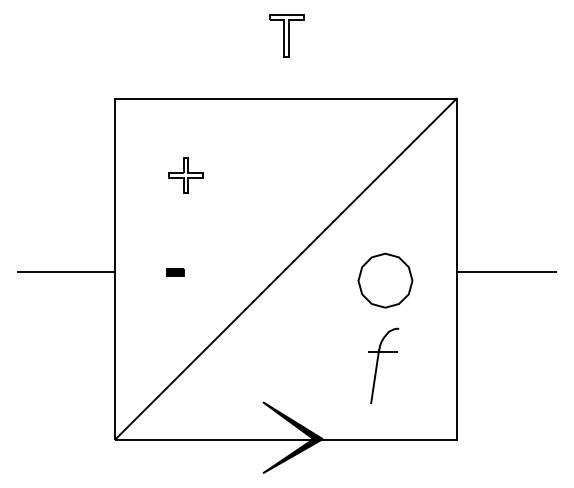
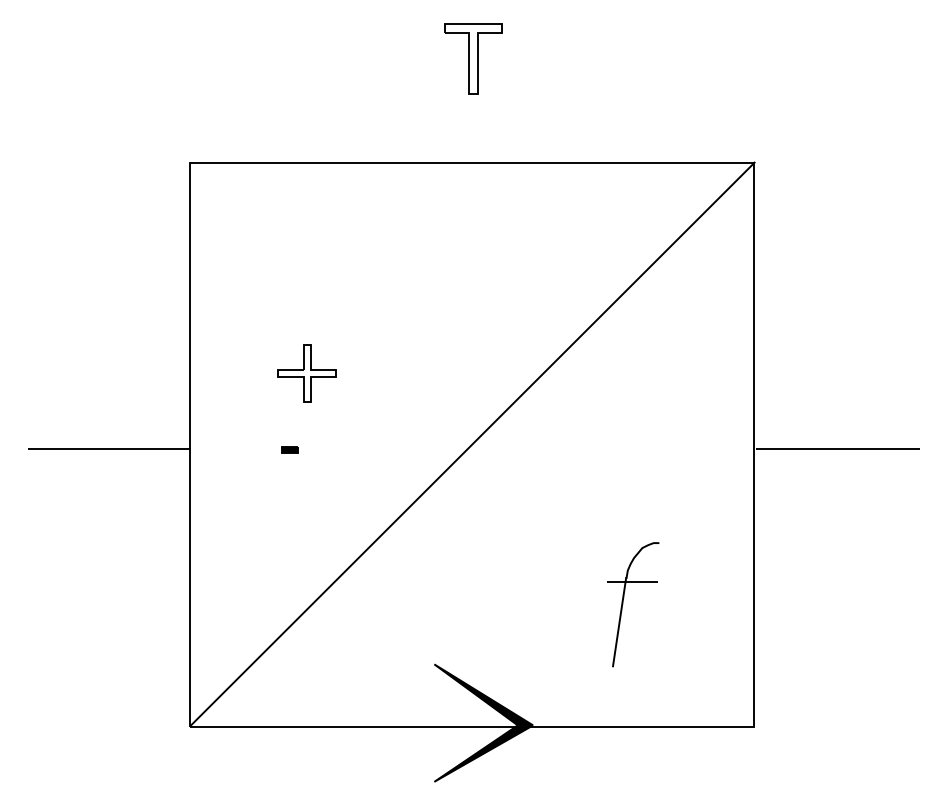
part: (185, 175) -> (306, 374), moved
part: (175, 272) -> (289, 450), size x0.6
part: (385, 280) -> (636, 463), removed

